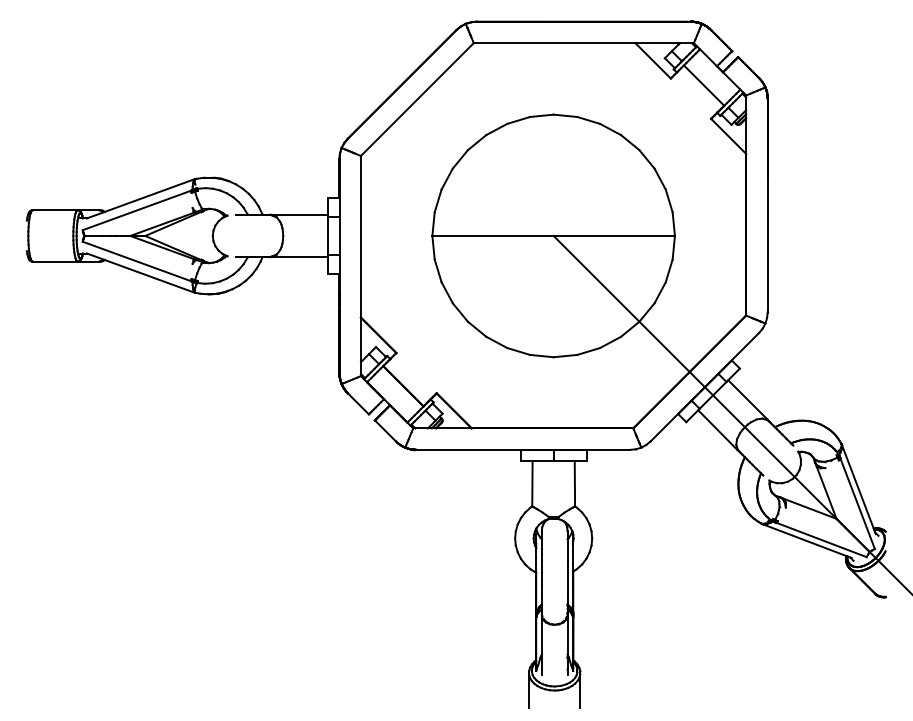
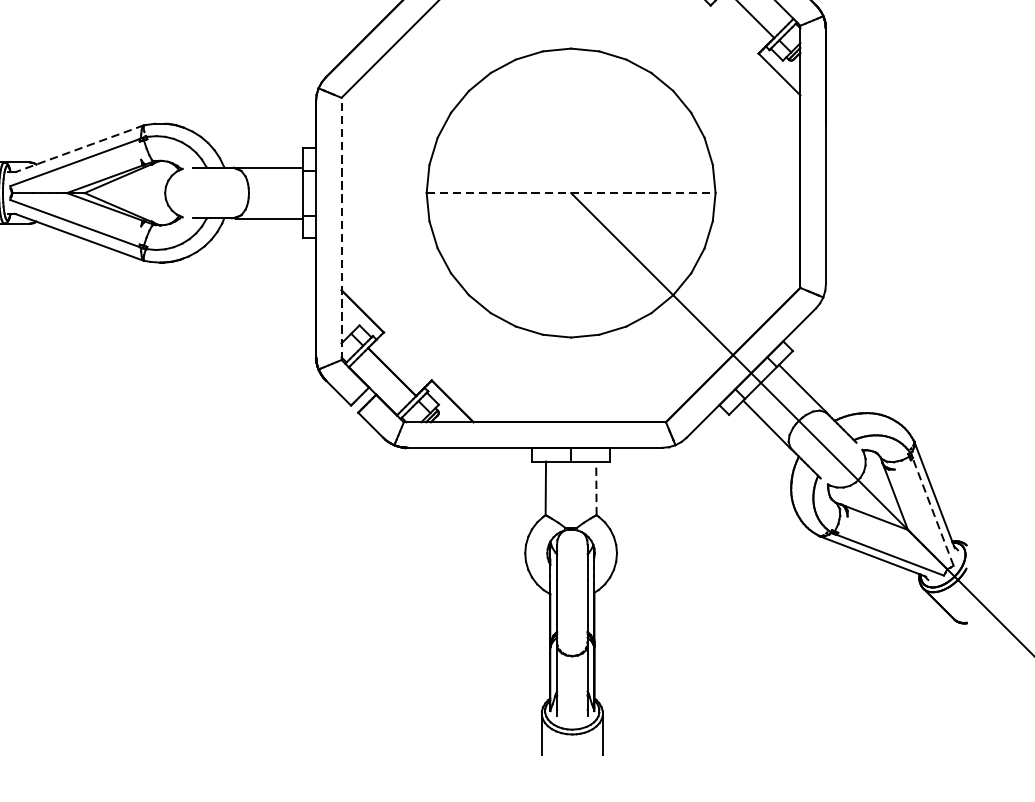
line: (140, 198) -> (79, 148), solid -> dashed
line: (554, 235) -> (572, 192), solid -> dashed
line: (360, 265) -> (341, 228), solid -> dashed
line: (574, 483) -> (595, 487), solid -> dashed
line: (857, 503) -> (932, 511), solid -> dashed

